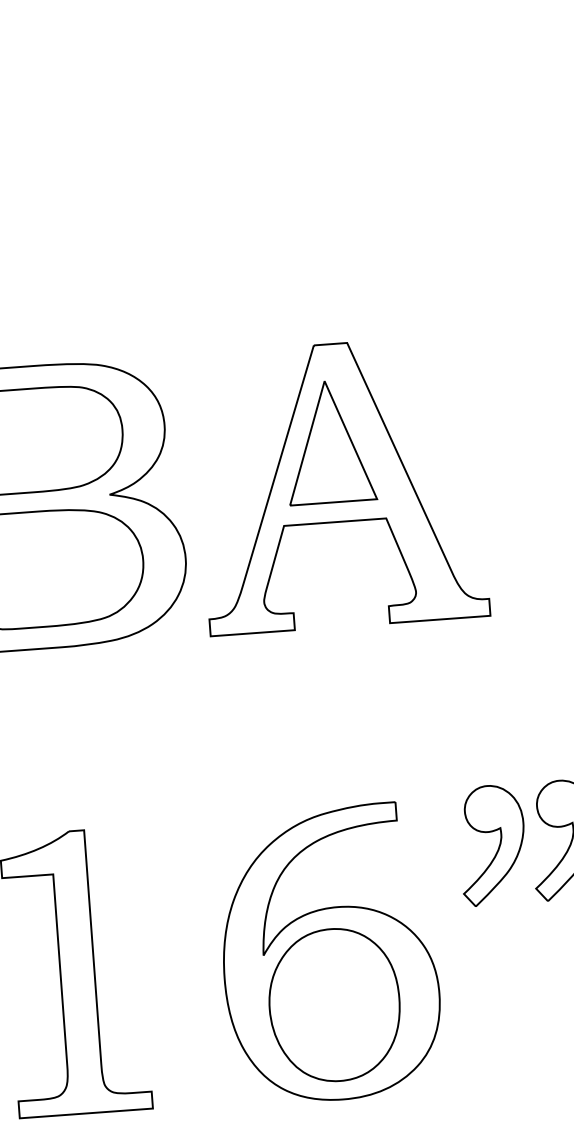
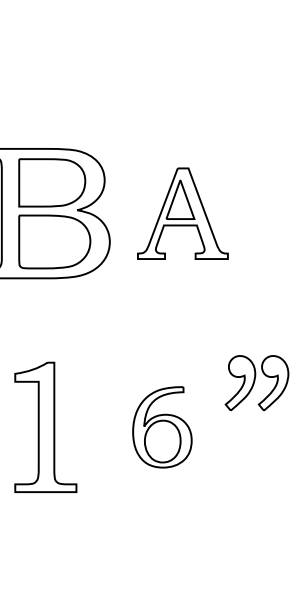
part: (339, 484) -> (182, 213), size x0.7
part: (329, 954) -> (162, 427), size x0.6

